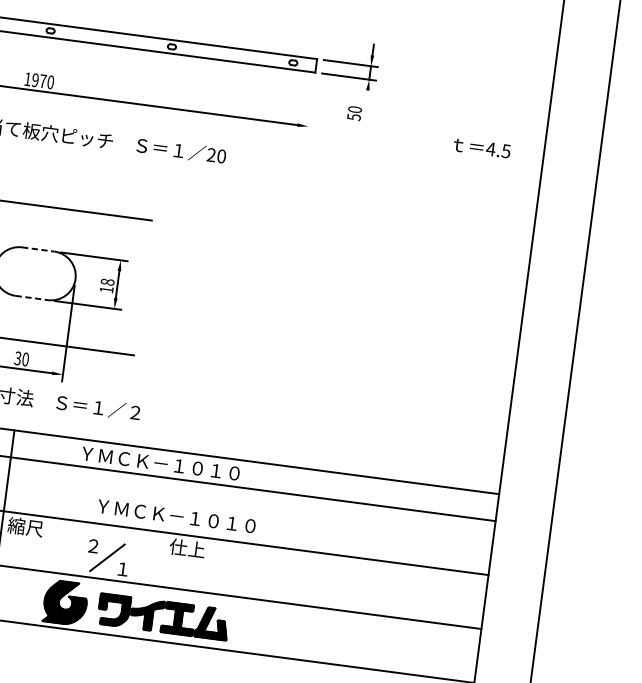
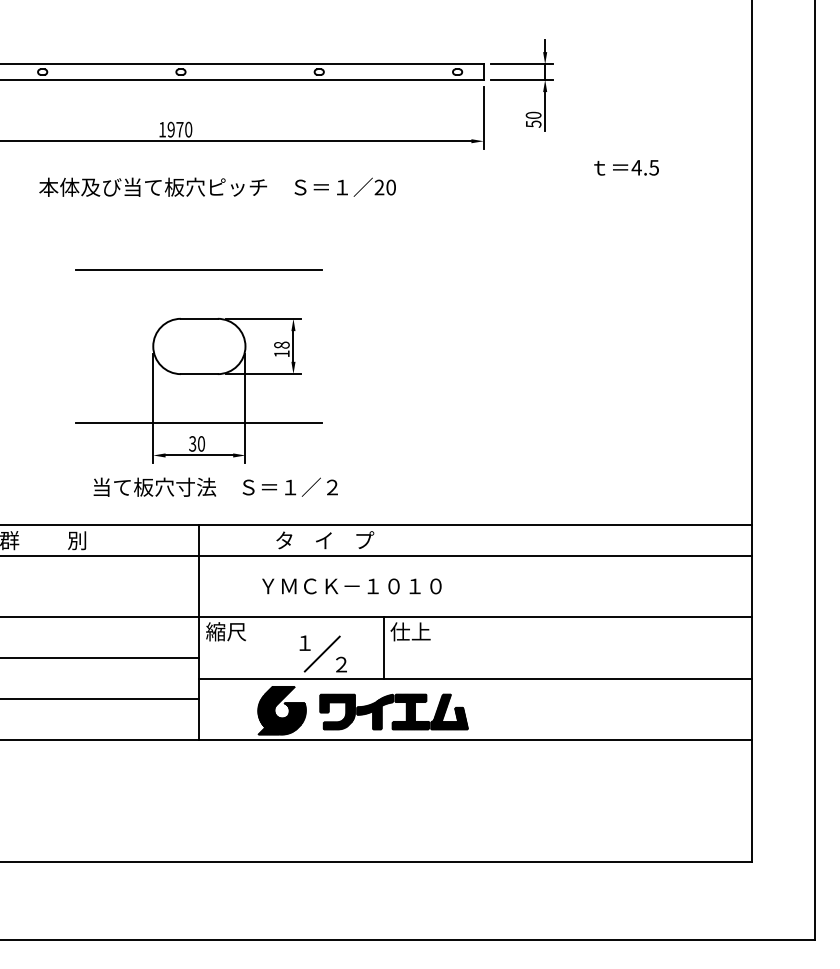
line: (310, 105) -> (483, 117), added
line: (365, 107) -> (545, 111), added
text: (481, 147) -> (626, 167), moved
line: (38, 249) -> (199, 318), dashed -> solid
line: (31, 298) -> (199, 374), dashed -> solid
text: (159, 463) -> (366, 540), ＹＭＣＫ－１０１０ -> タ    イ    プ
text: (176, 516) -> (351, 586), moved
text: (93, 545) -> (304, 642), ２ -> １
line: (161, 559) -> (383, 647), added
text: (123, 568) -> (341, 663), １ -> ２

